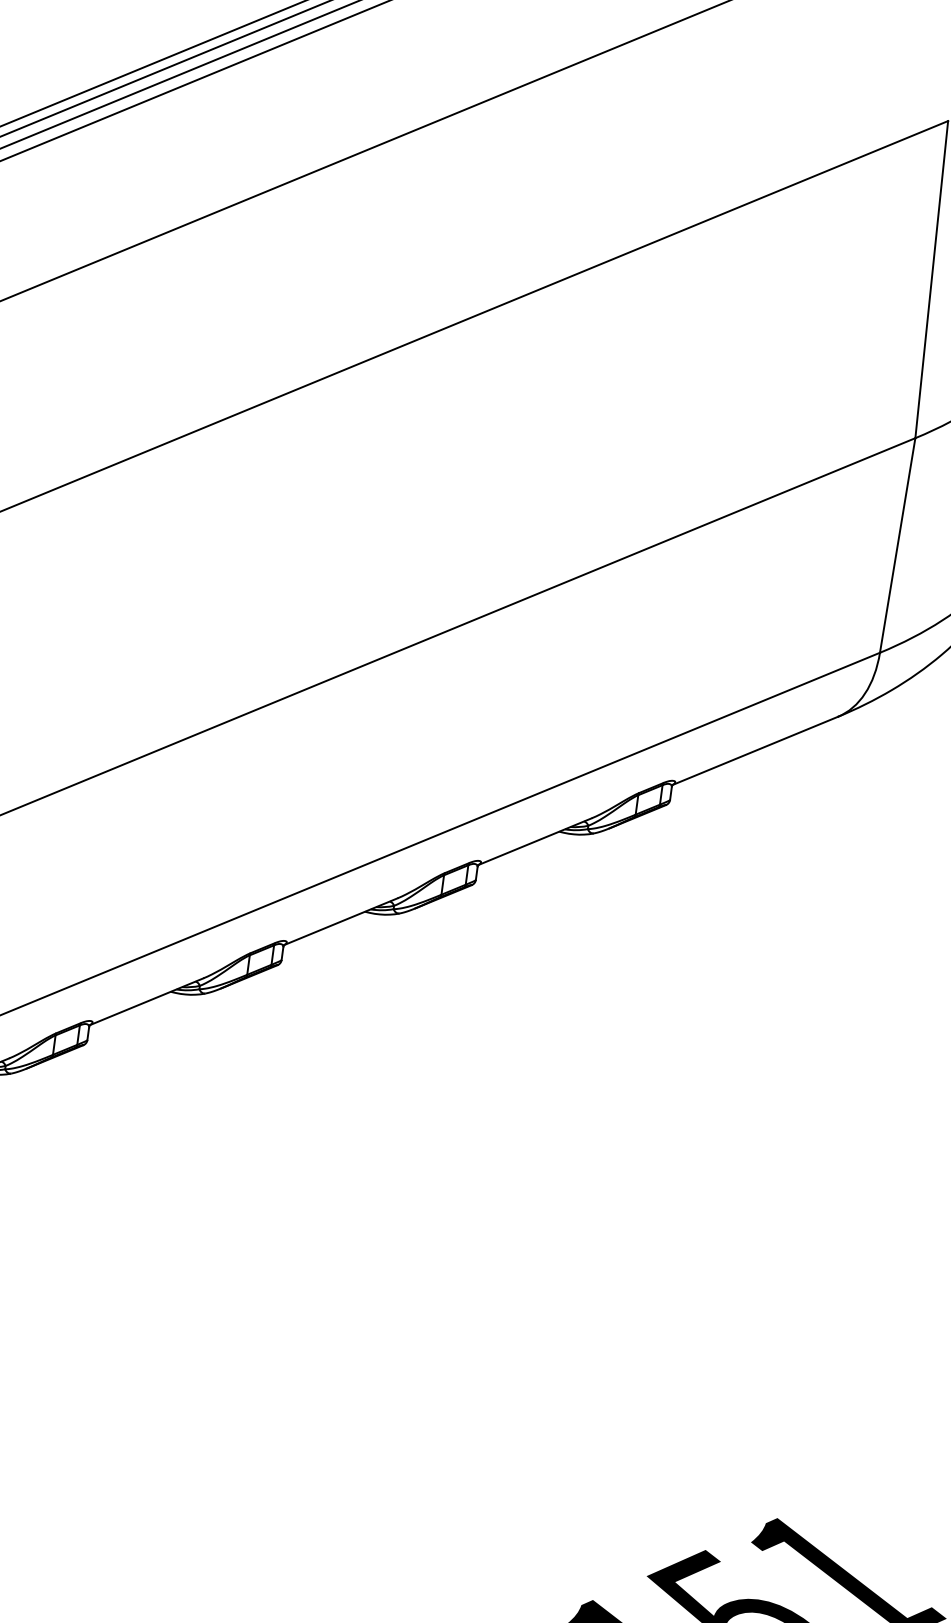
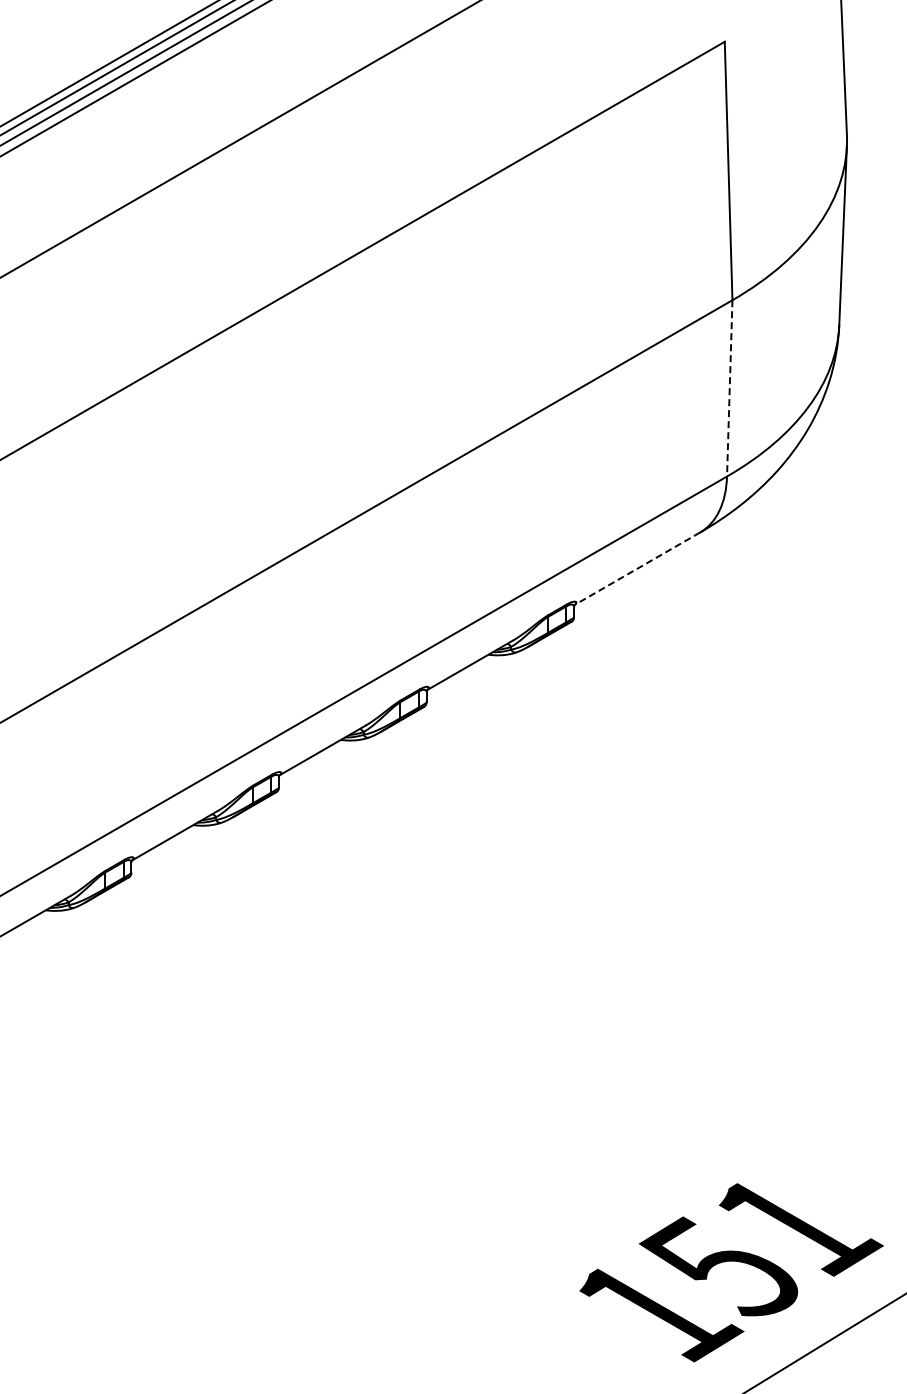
line: (897, 545) -> (729, 388), solid -> dashed
line: (754, 751) -> (636, 569), solid -> dashed

